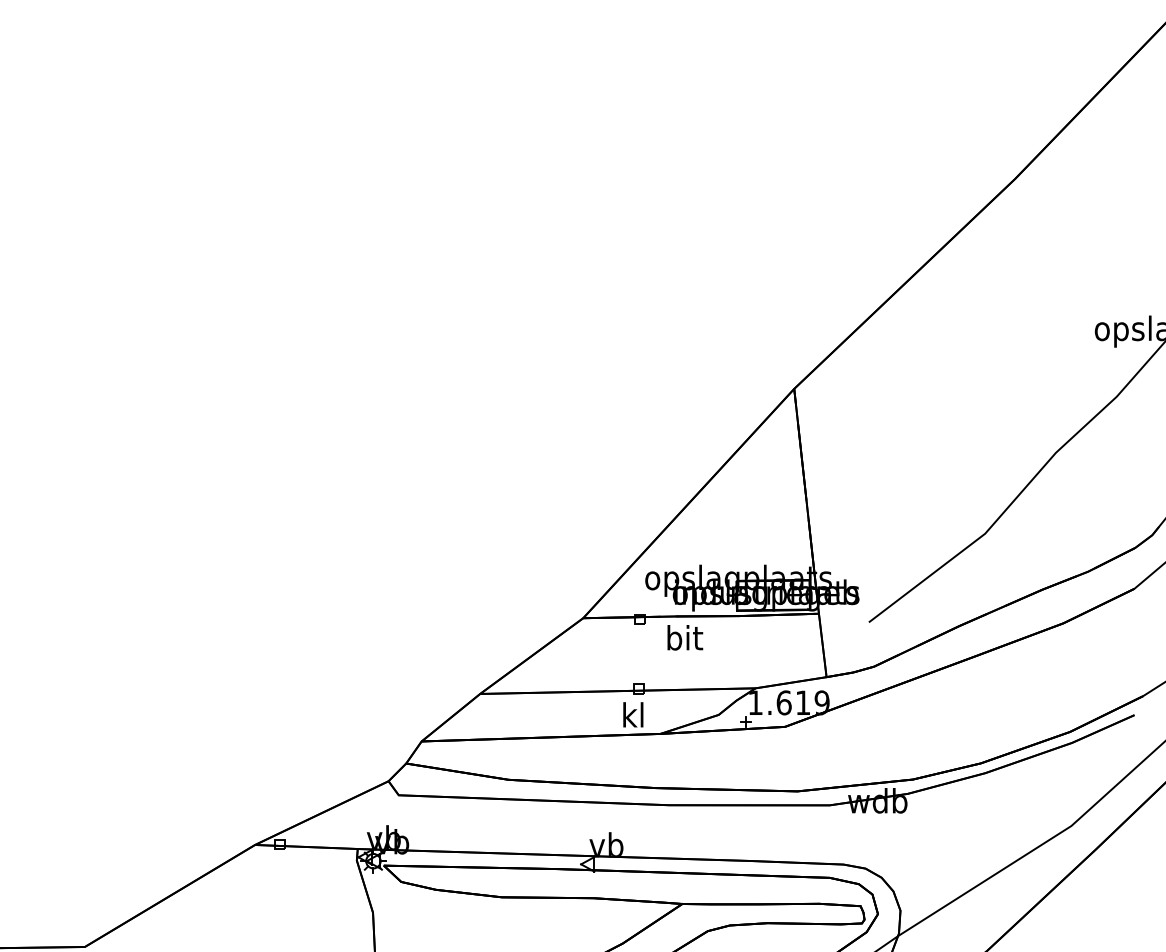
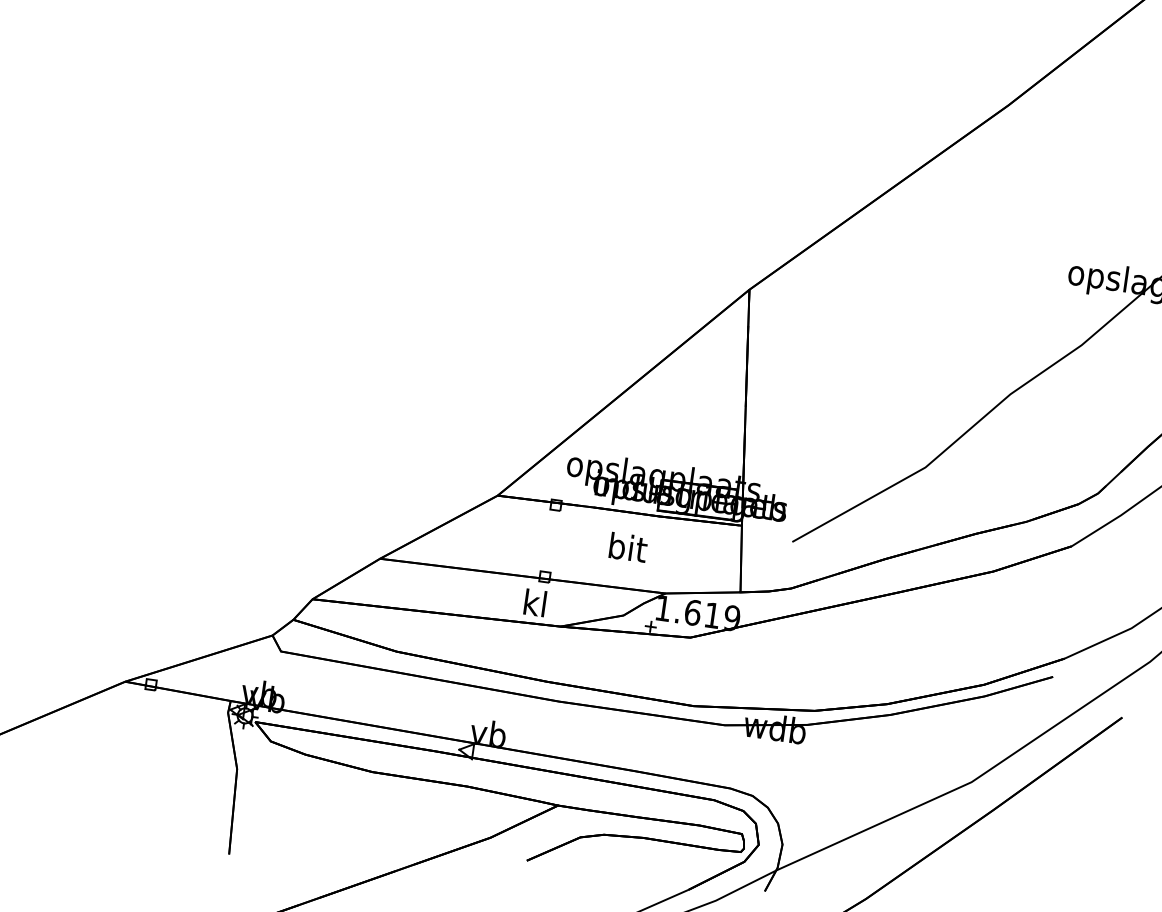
text: (685, 637) -> (628, 547), moved

